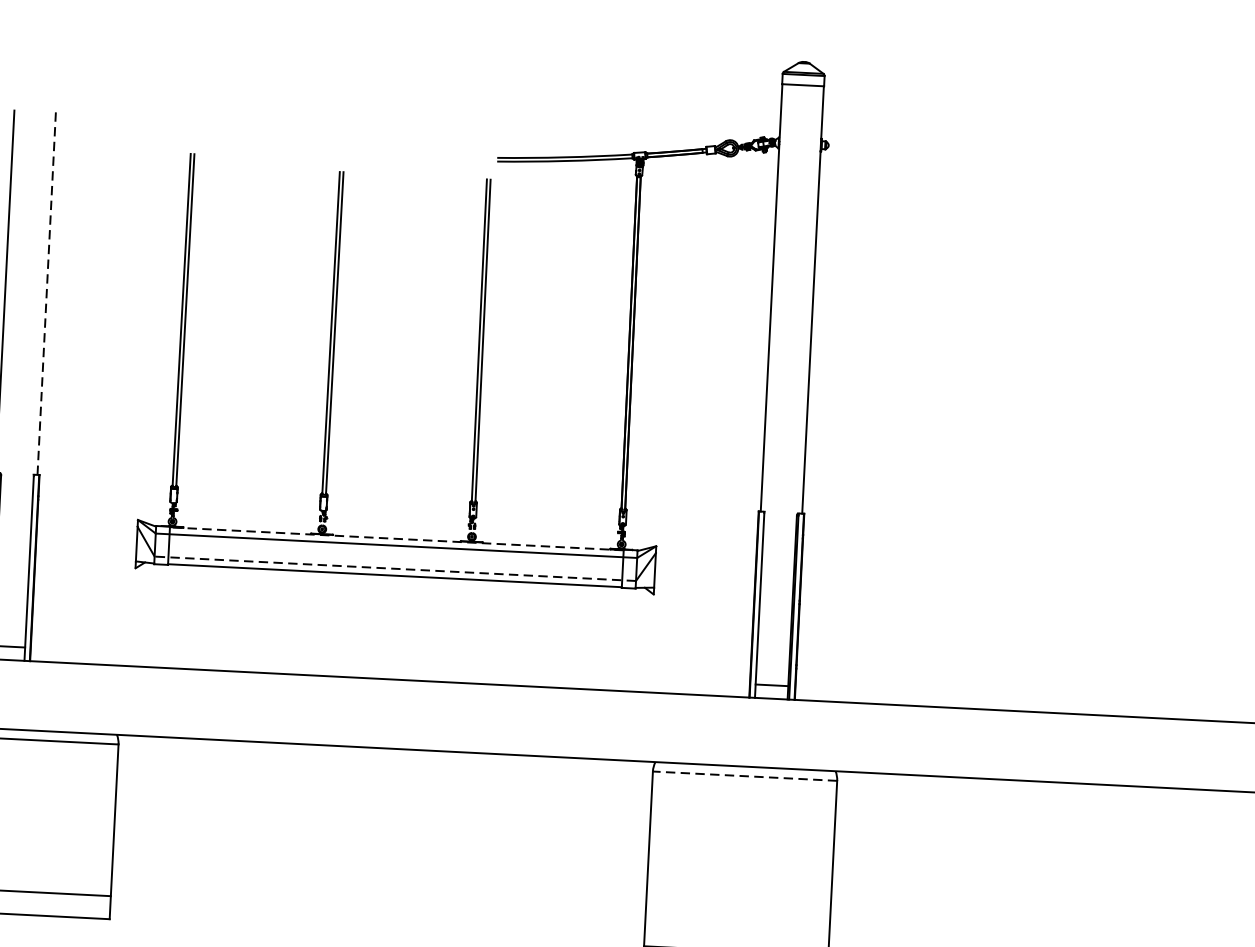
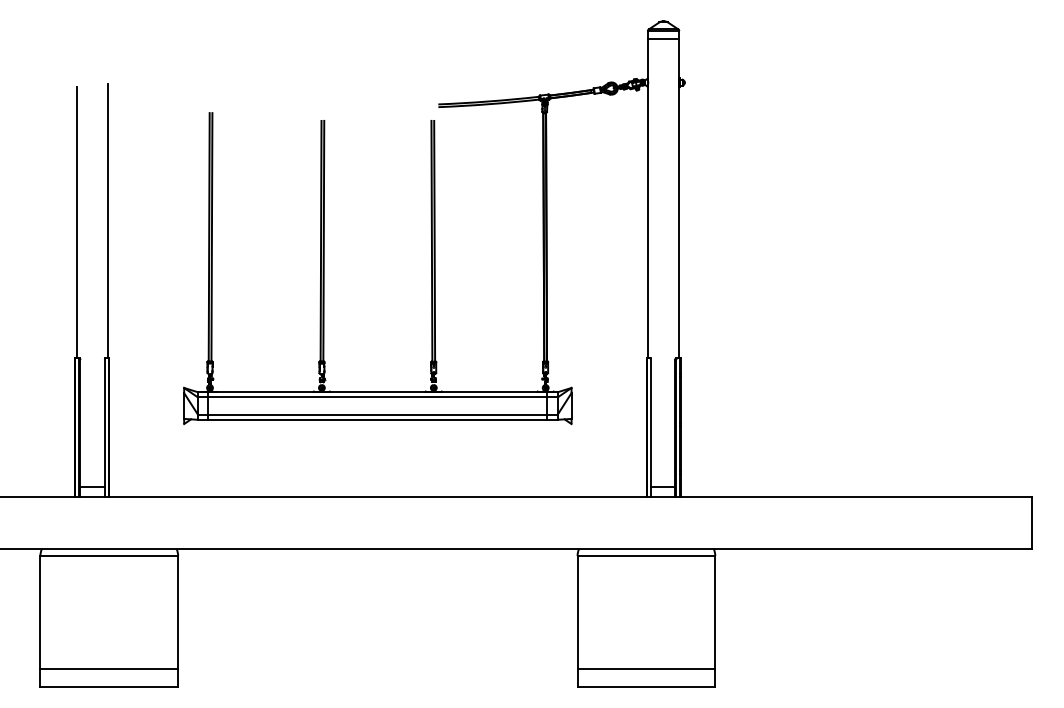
line: (46, 290) -> (107, 220), dashed -> solid
line: (396, 539) -> (377, 392), dashed -> solid
line: (394, 568) -> (377, 414), dashed -> solid
line: (745, 776) -> (646, 556), dashed -> solid
line: (737, 927) -> (646, 669), added

